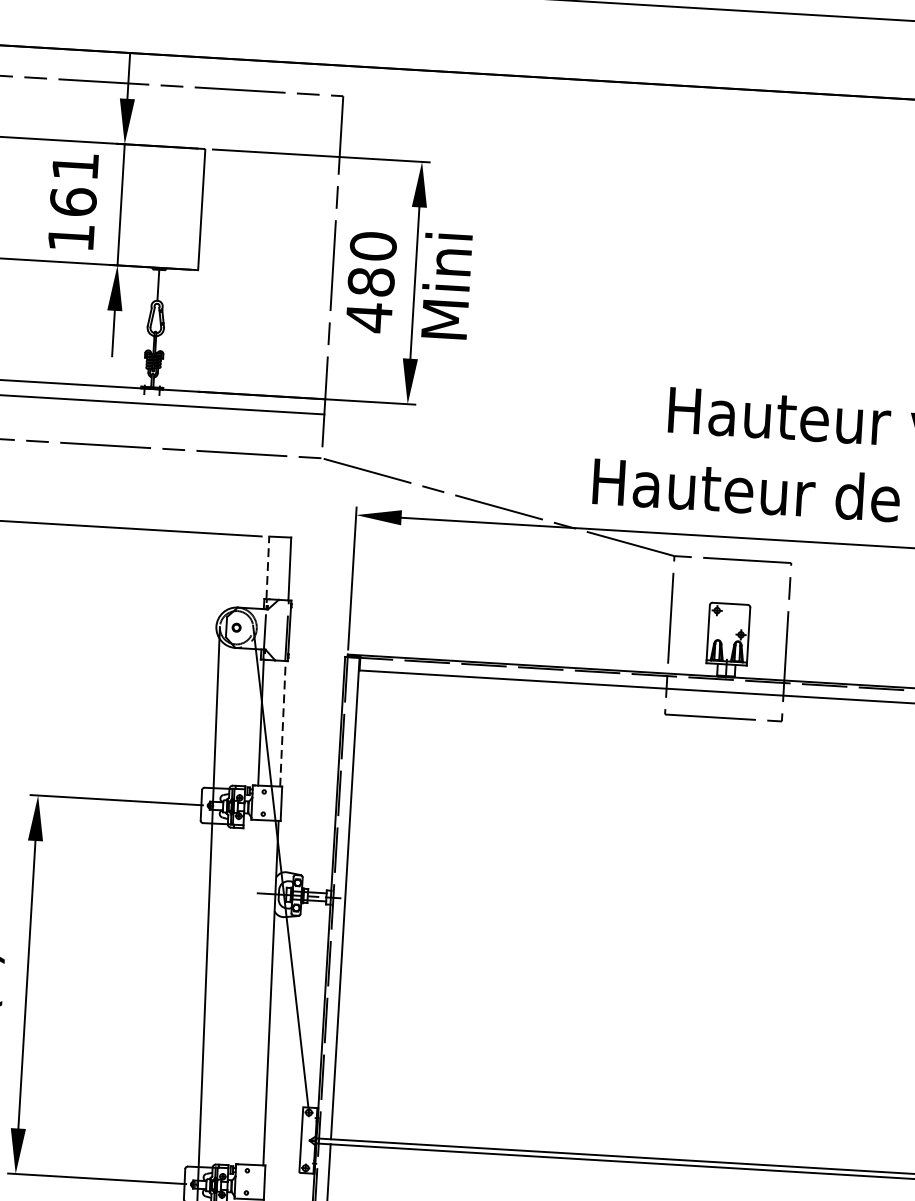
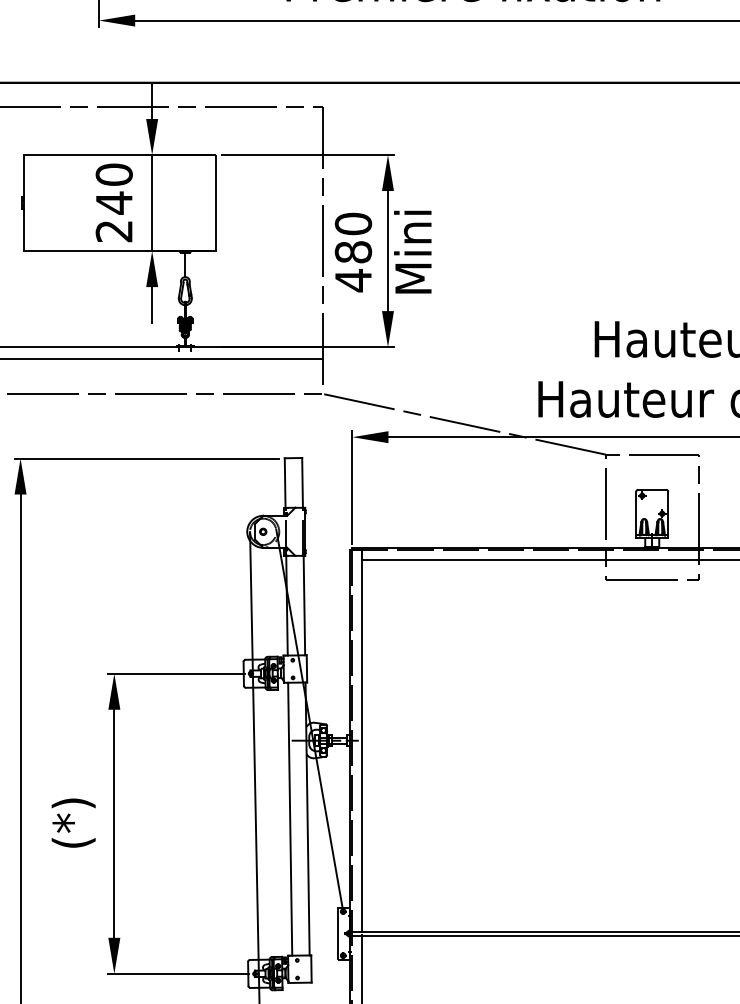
text: (72, 201) -> (113, 202), 161 -> 240
line: (268, 567) -> (285, 482), dashed -> solid
line: (283, 722) -> (304, 604), dashed -> solid
line: (249, 991) -> (290, 818), added

